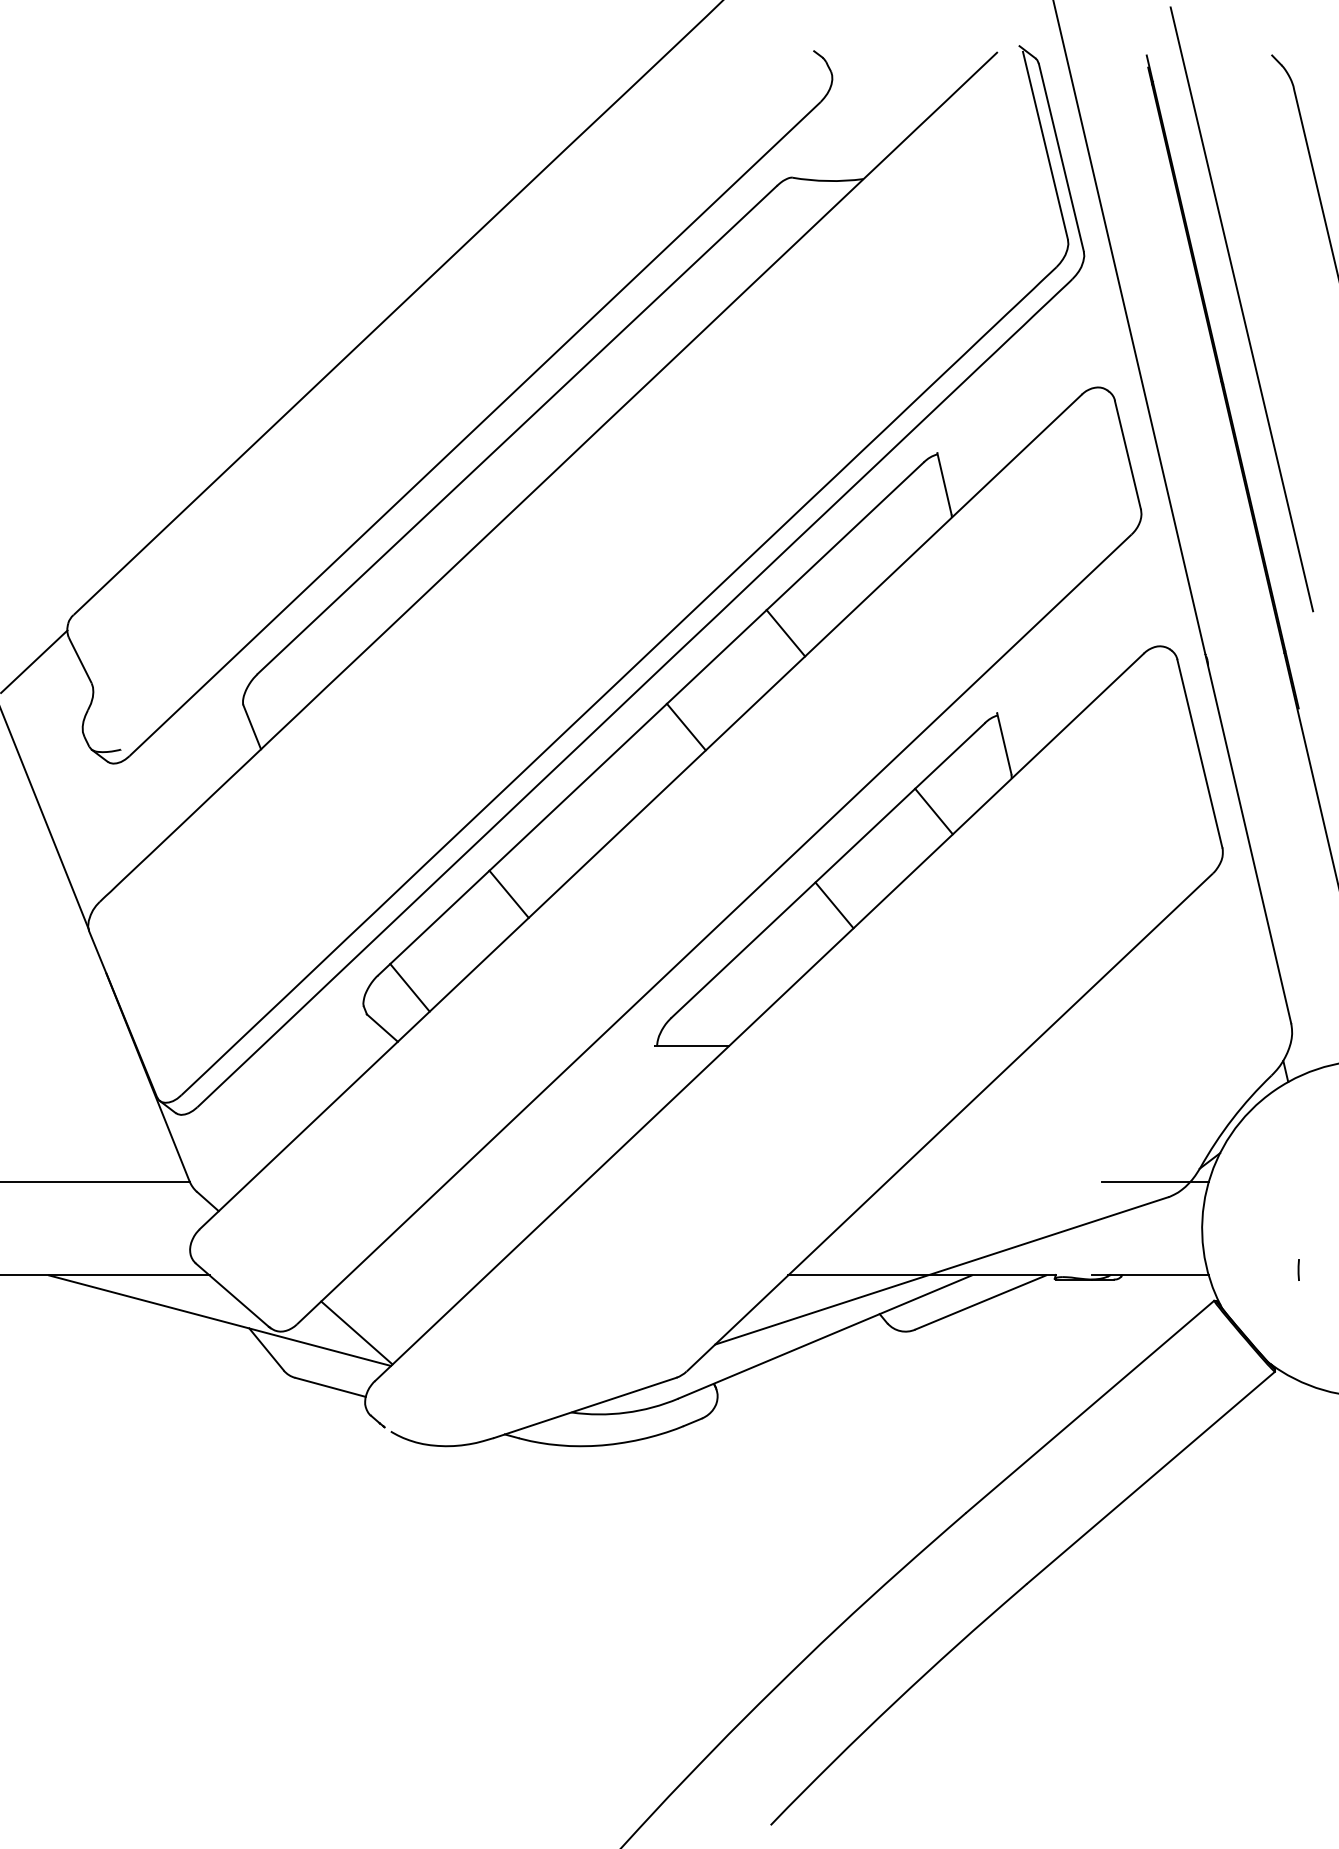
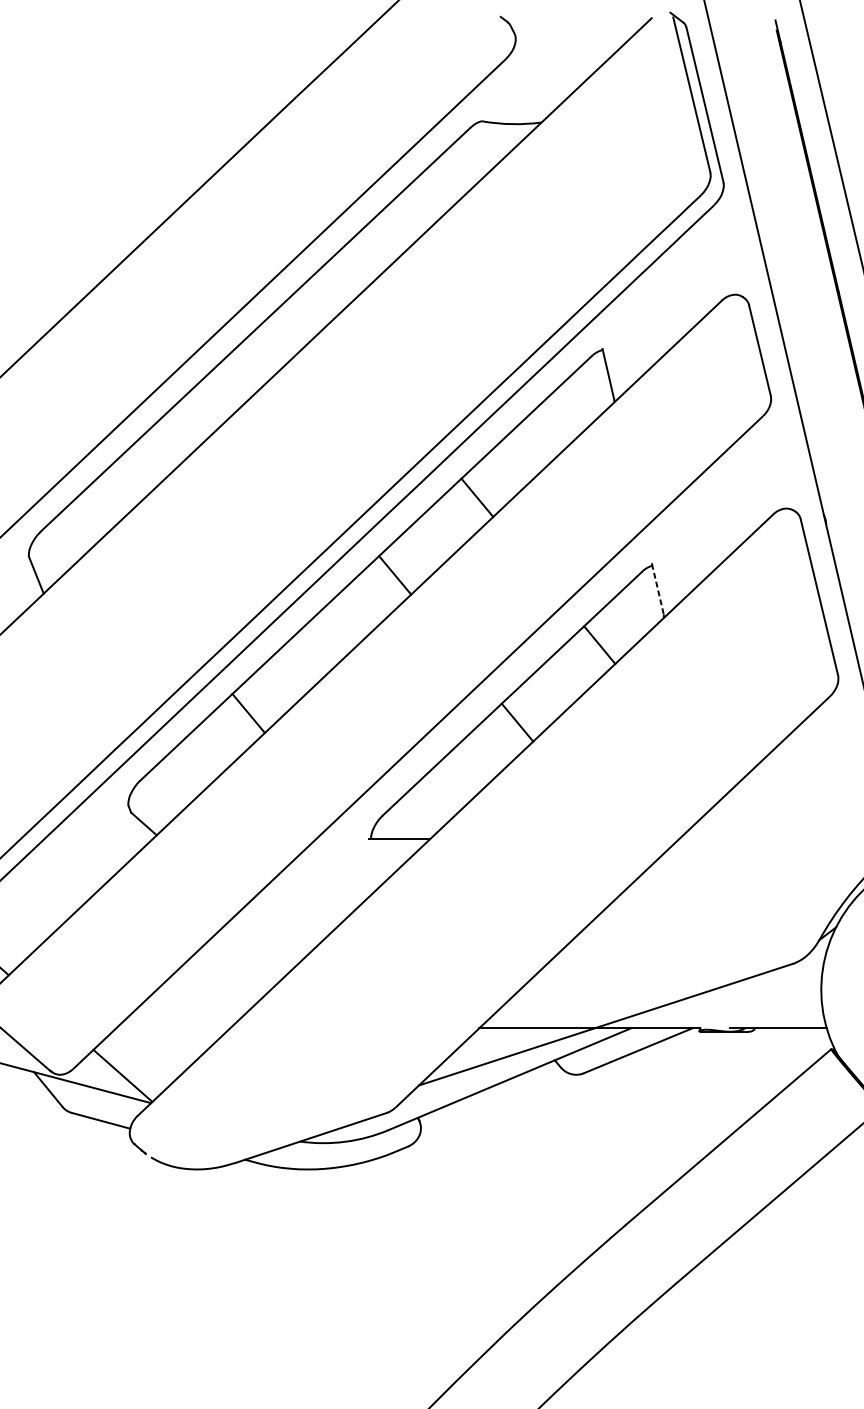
line: (1004, 744) -> (657, 589), solid -> dashed
line: (409, 987) -> (166, 790), removed
line: (1154, 1182) -> (781, 951), removed

